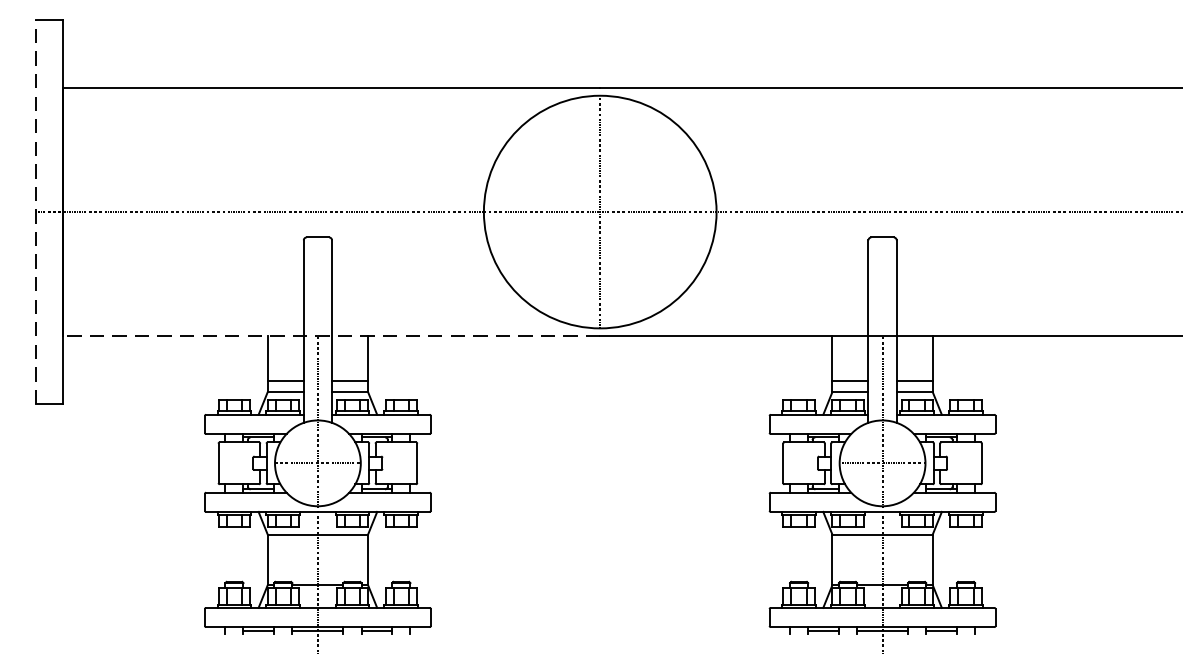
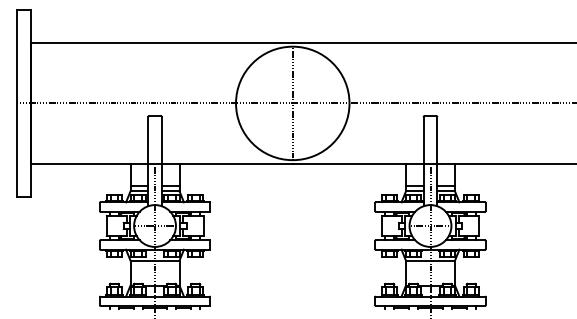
line: (35, 212) -> (17, 103), dashed -> solid
line: (331, 335) -> (161, 163), dashed -> solid

